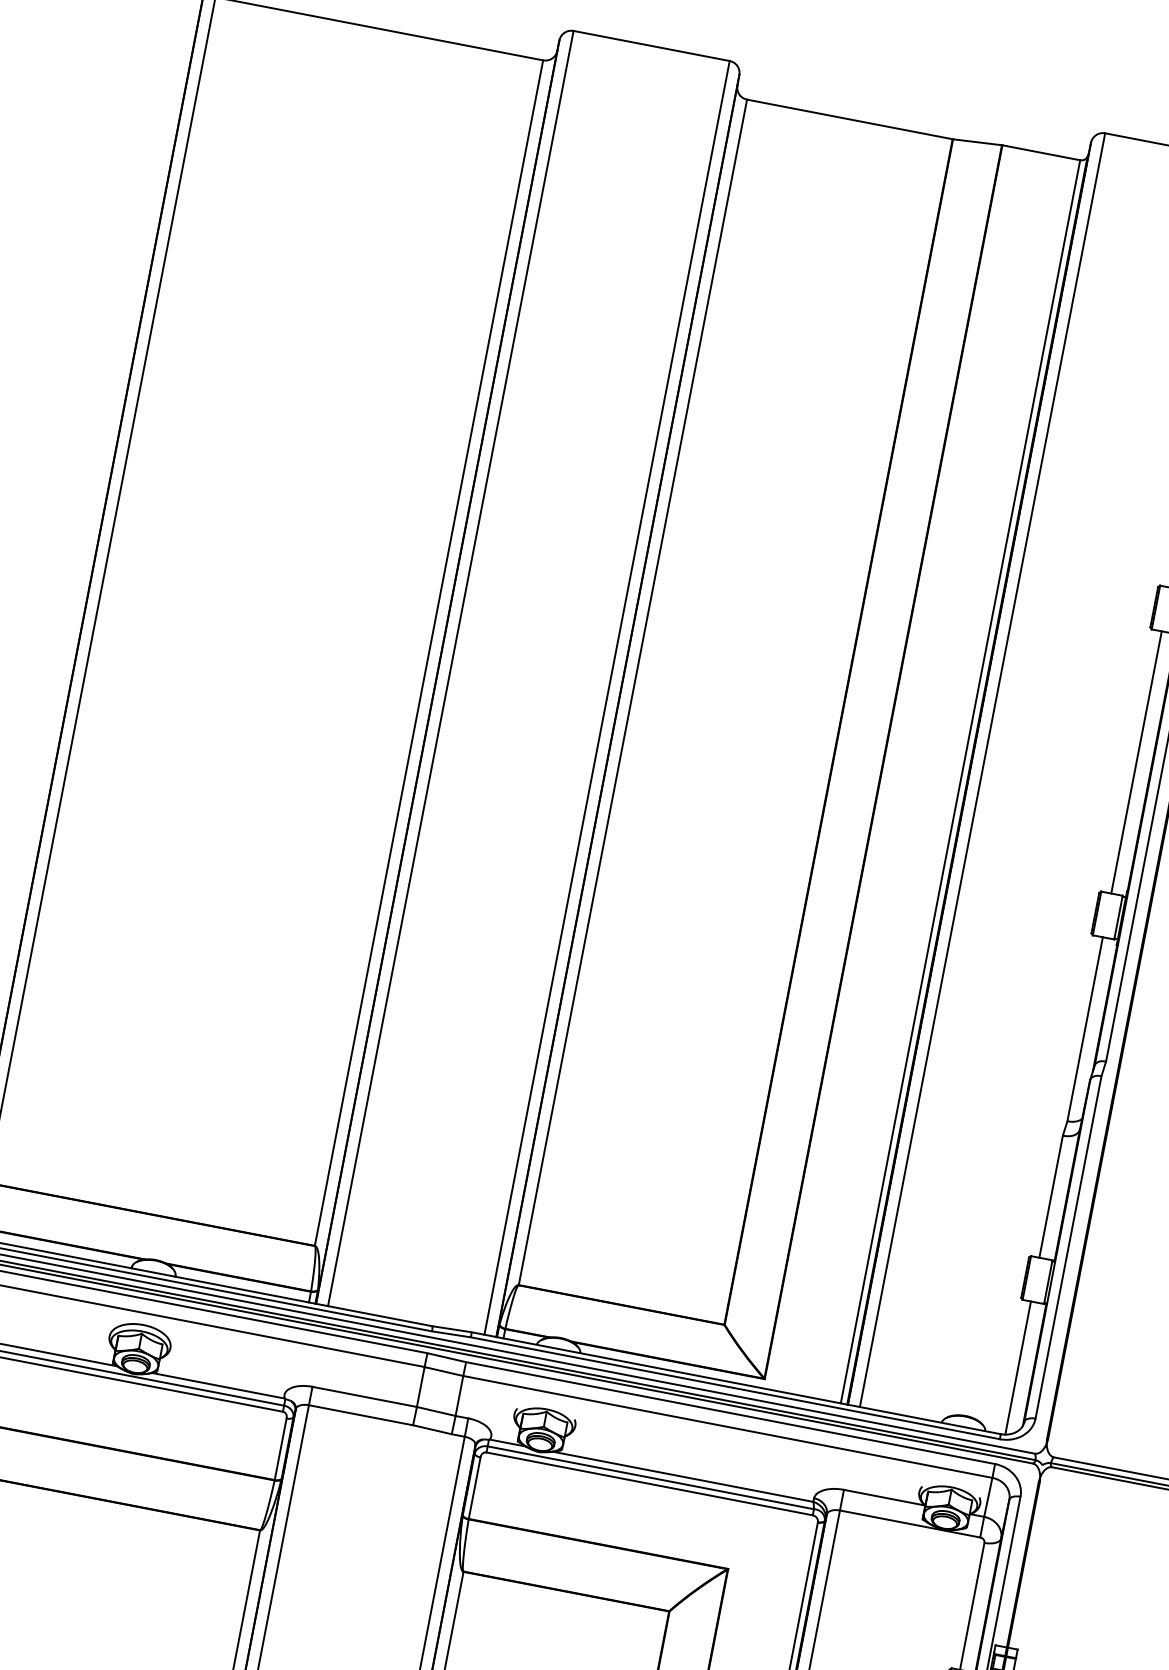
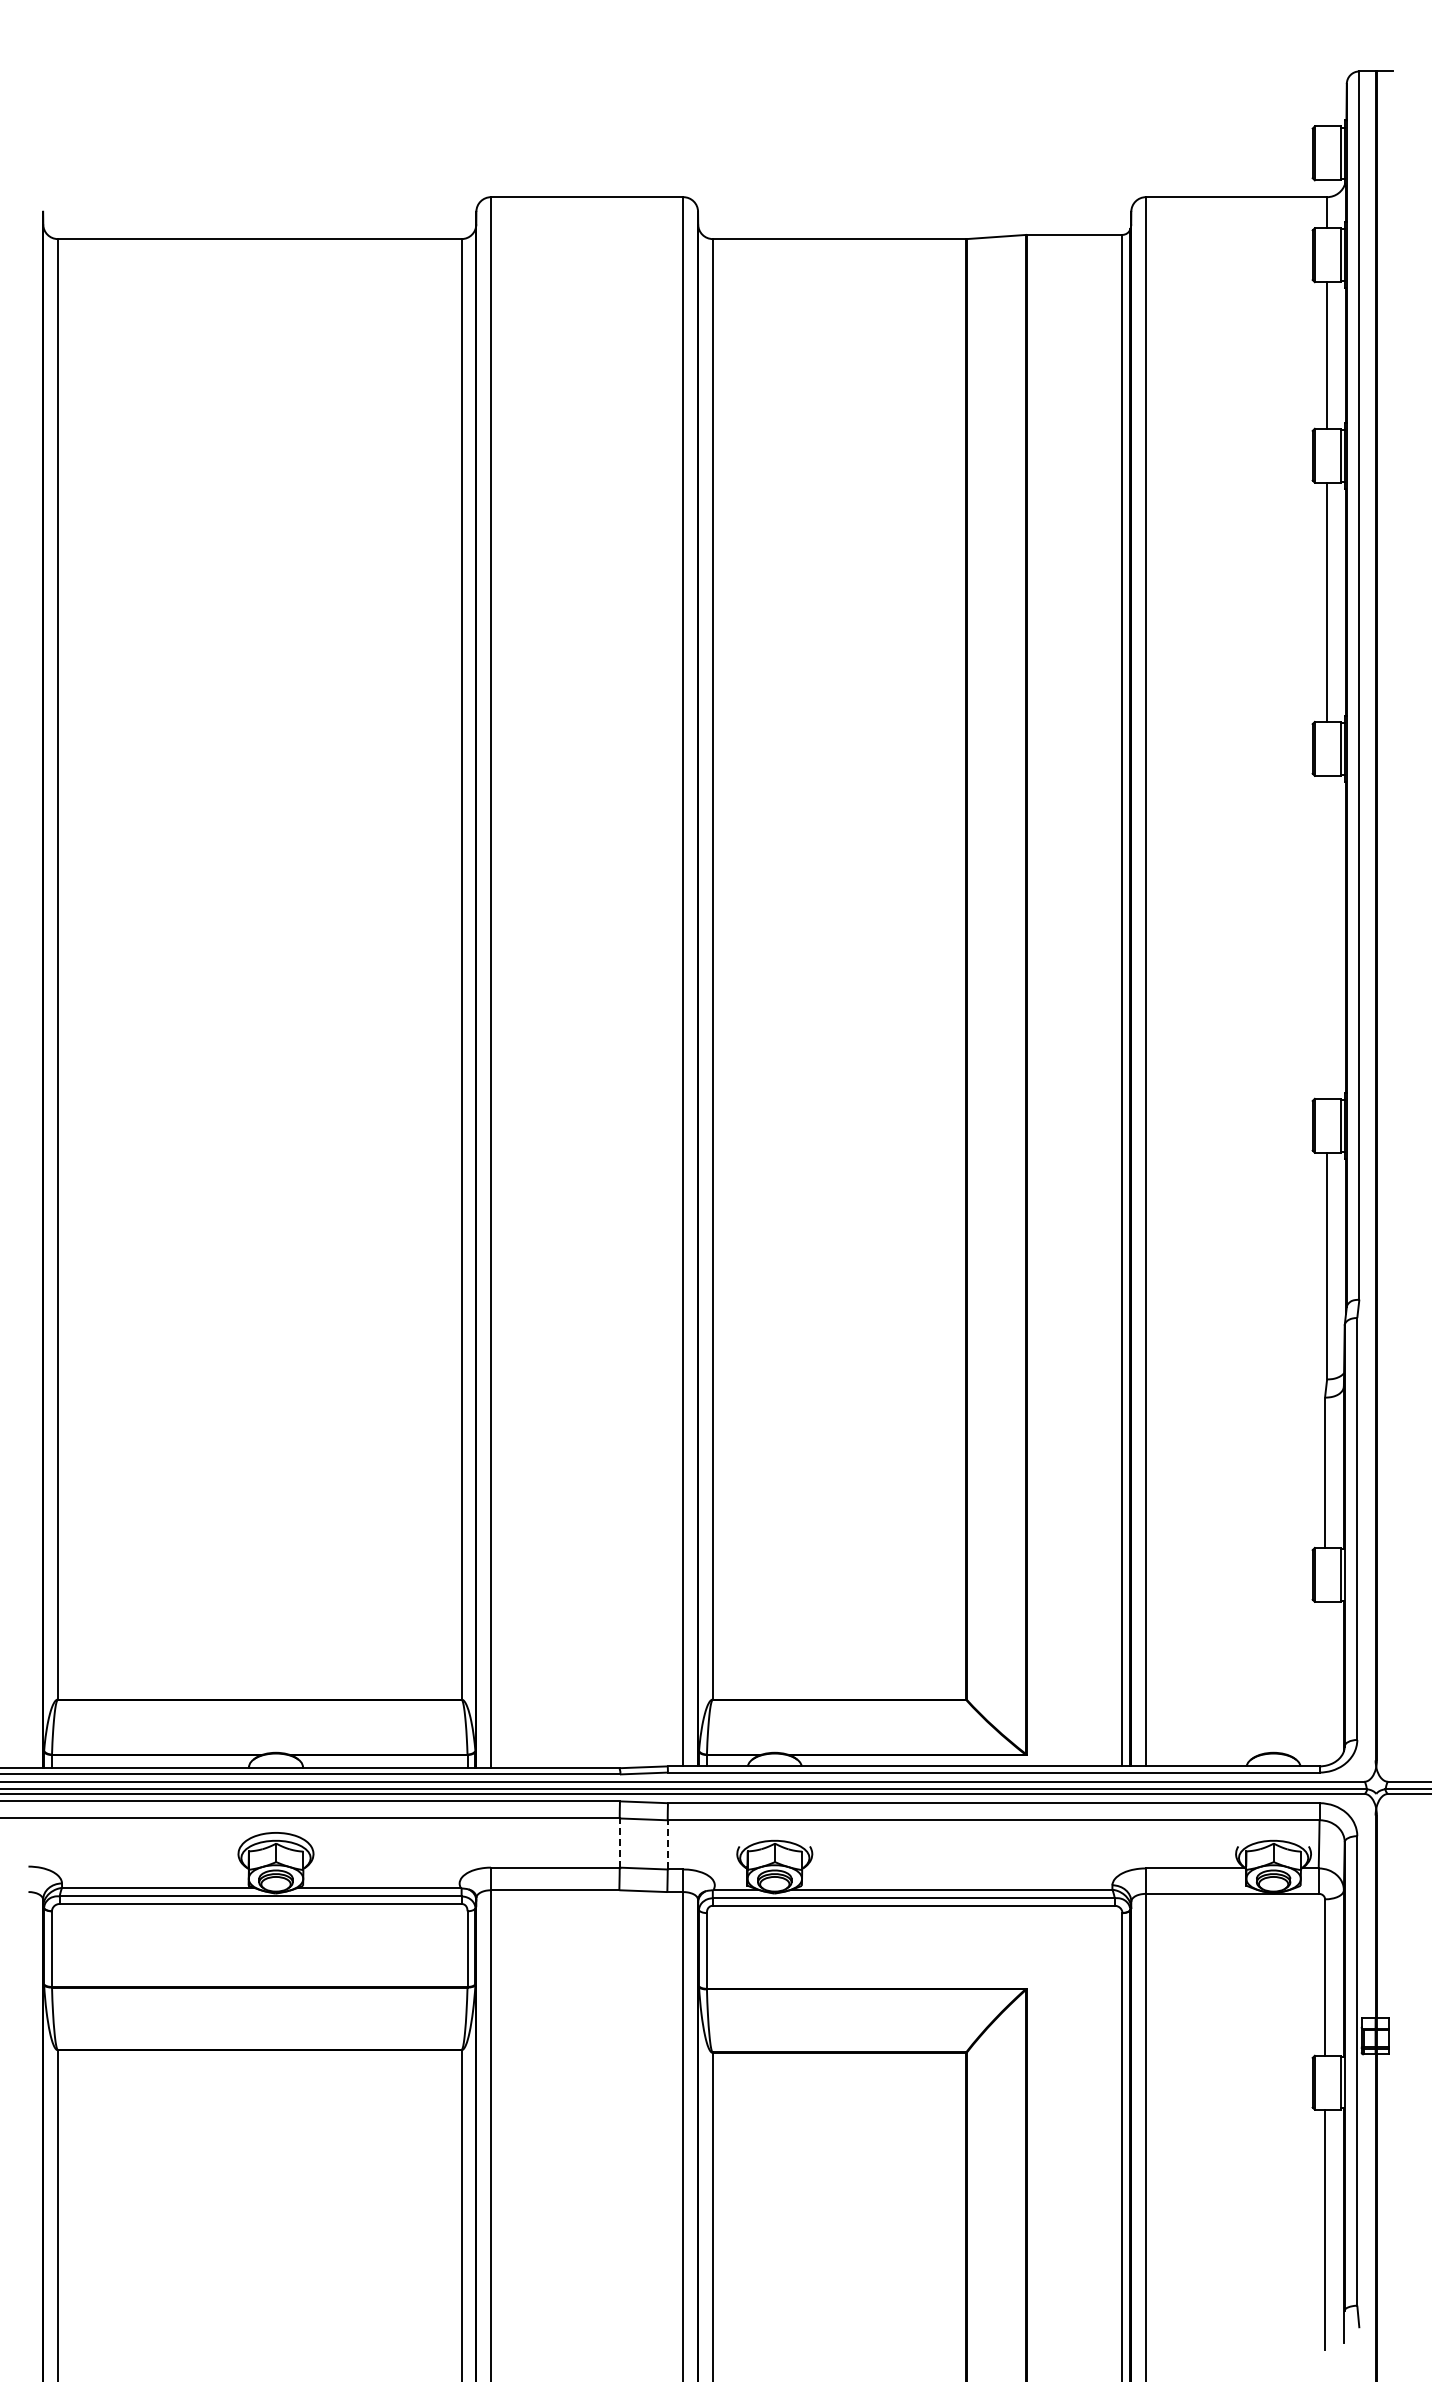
line: (1136, 761) -> (1327, 936), removed
line: (1018, 1367) -> (1325, 1683), removed
line: (420, 1387) -> (619, 1843), solid -> dashed
line: (459, 1395) -> (667, 1844), solid -> dashed

